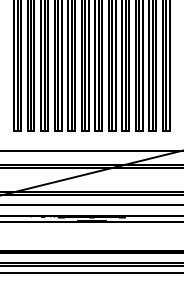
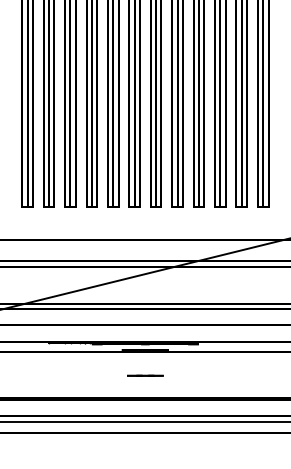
line: (91, 237) -> (144, 376), added

